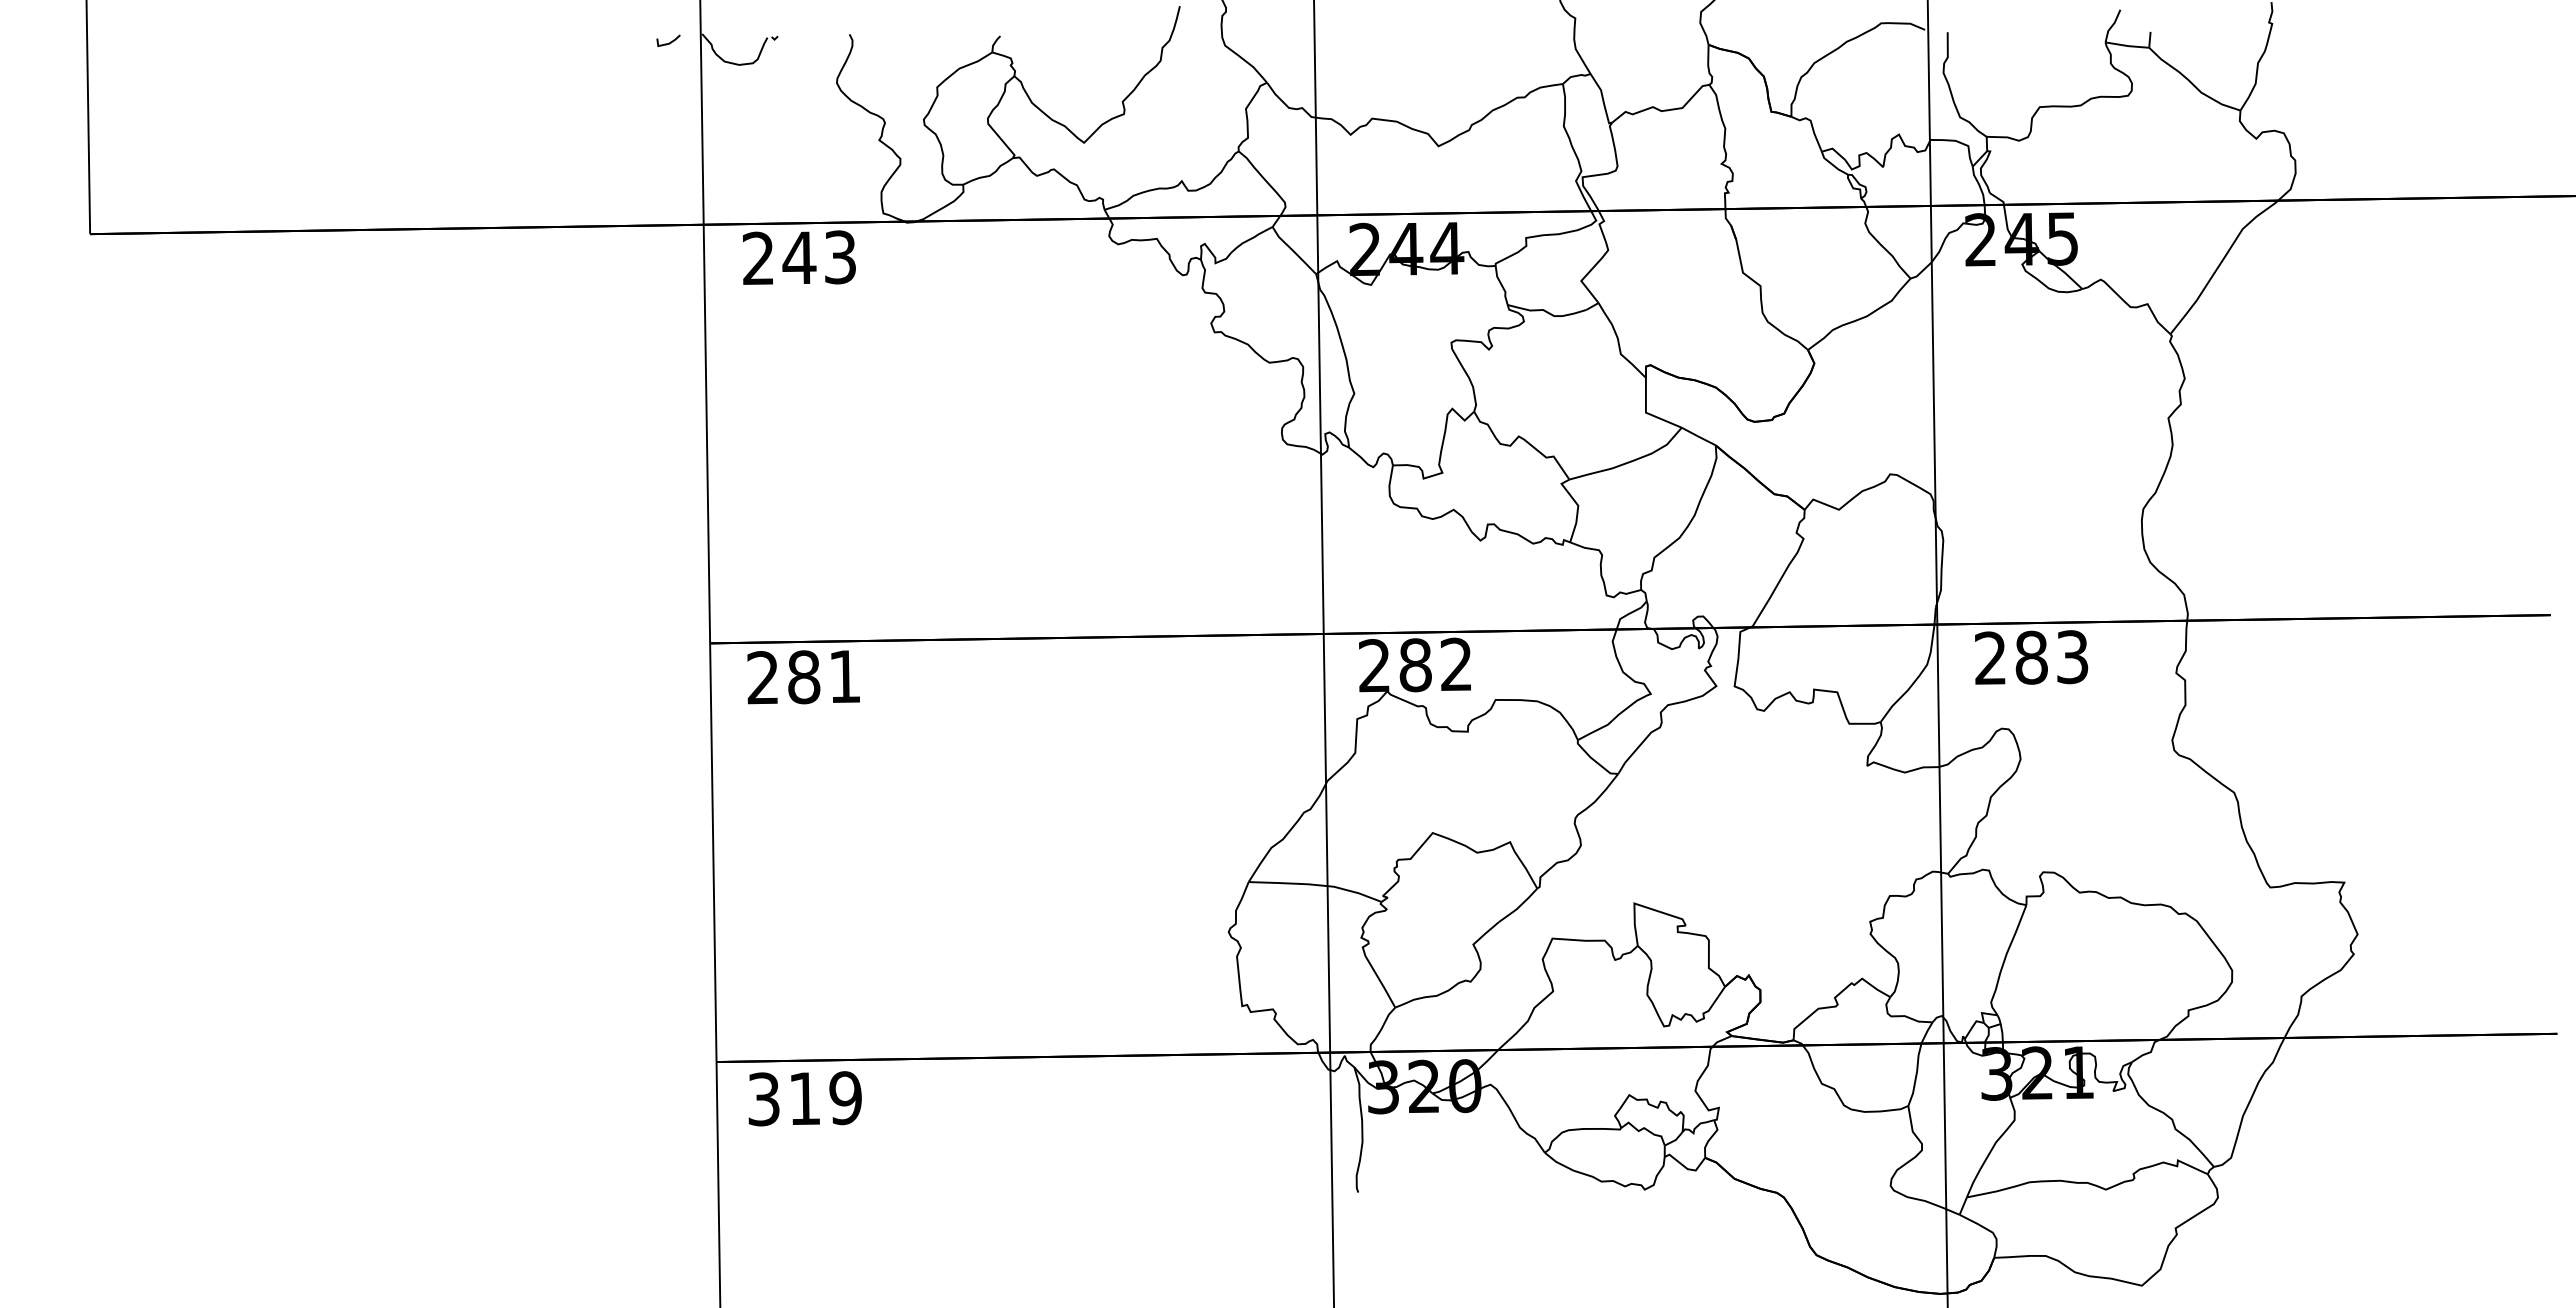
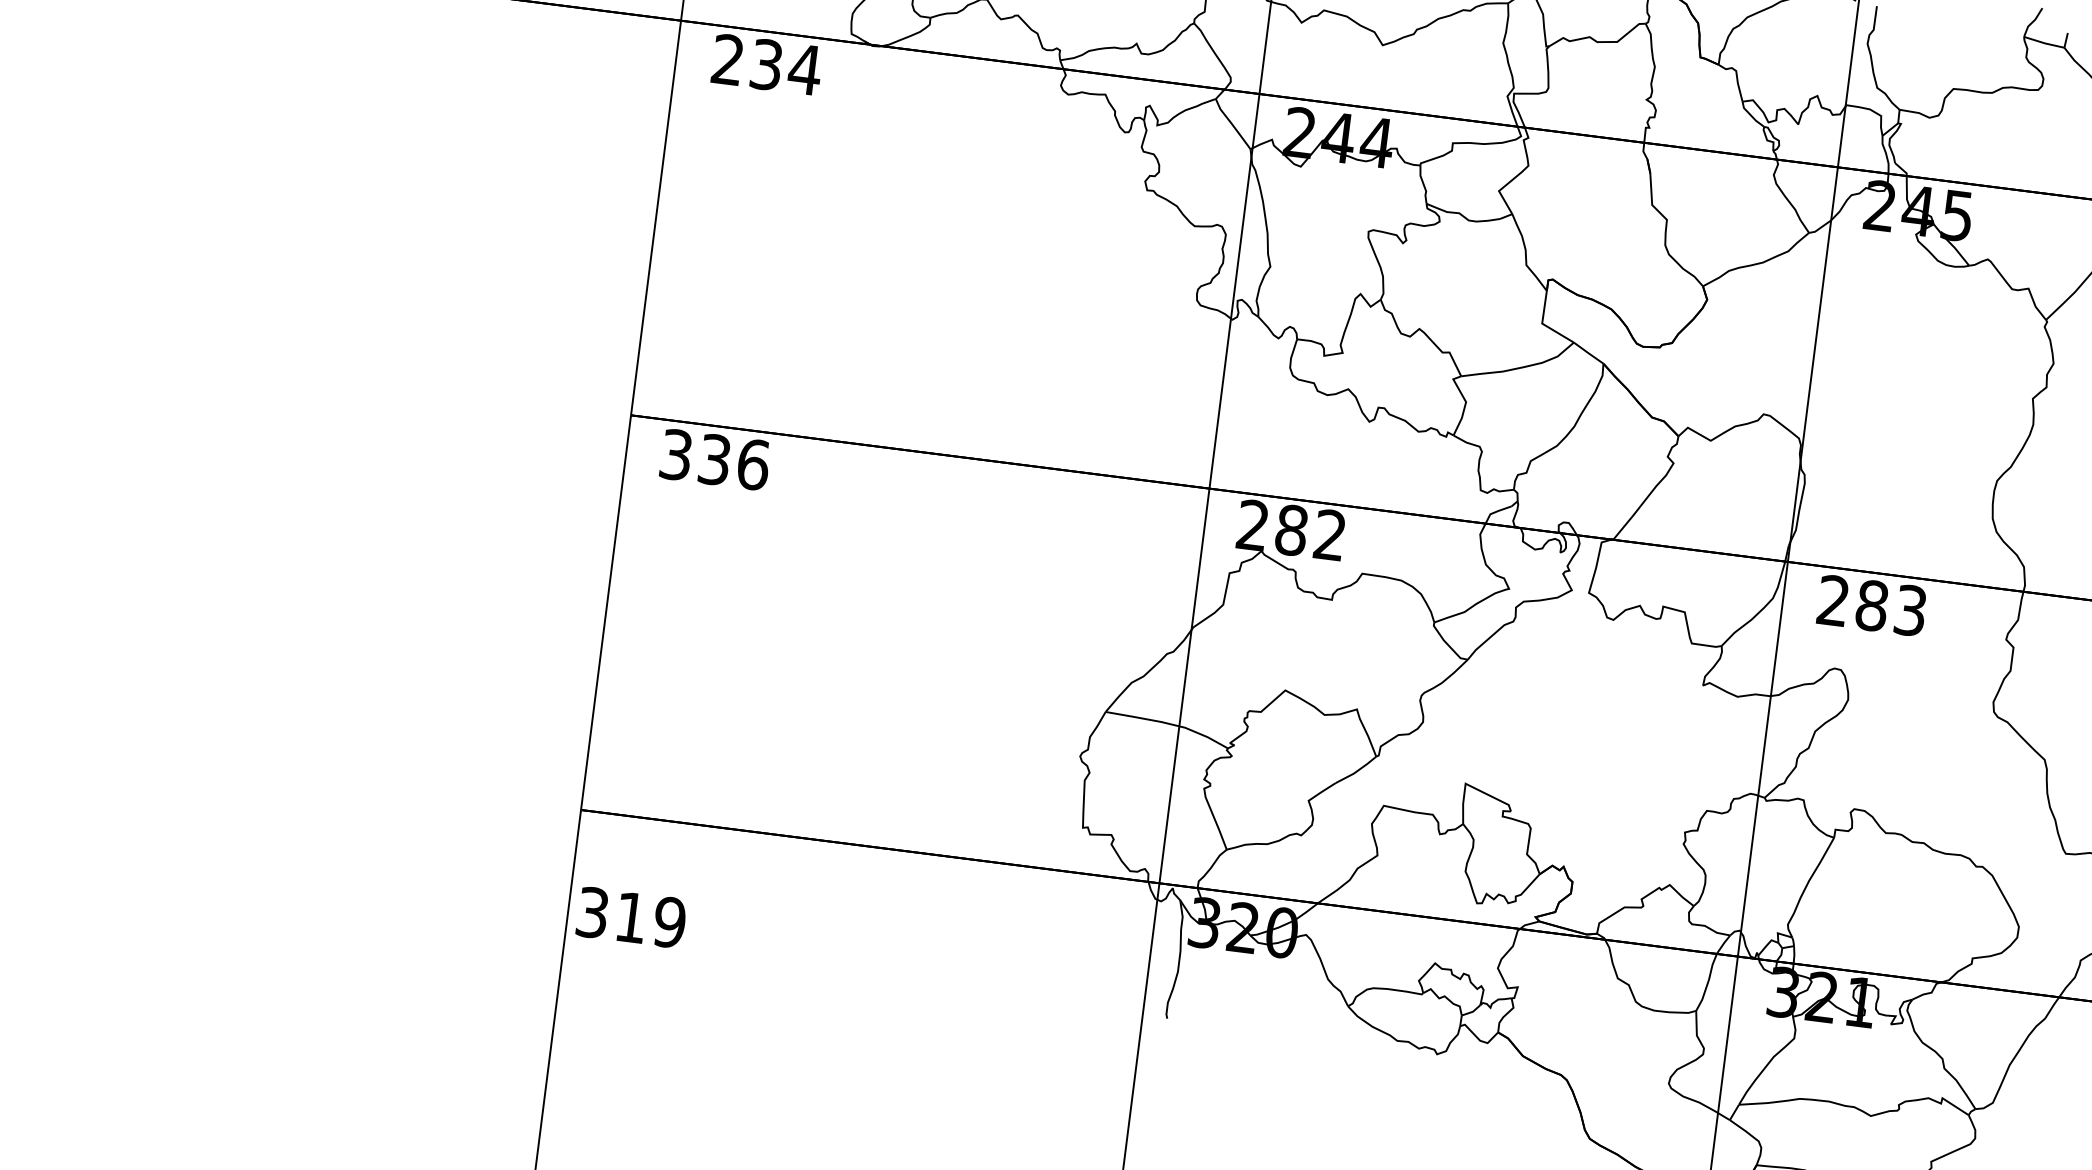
text: (819, 257) -> (785, 67), 243 -> 234
text: (804, 676) -> (715, 459), 281 -> 336
text: (804, 1098) -> (630, 917), moved

